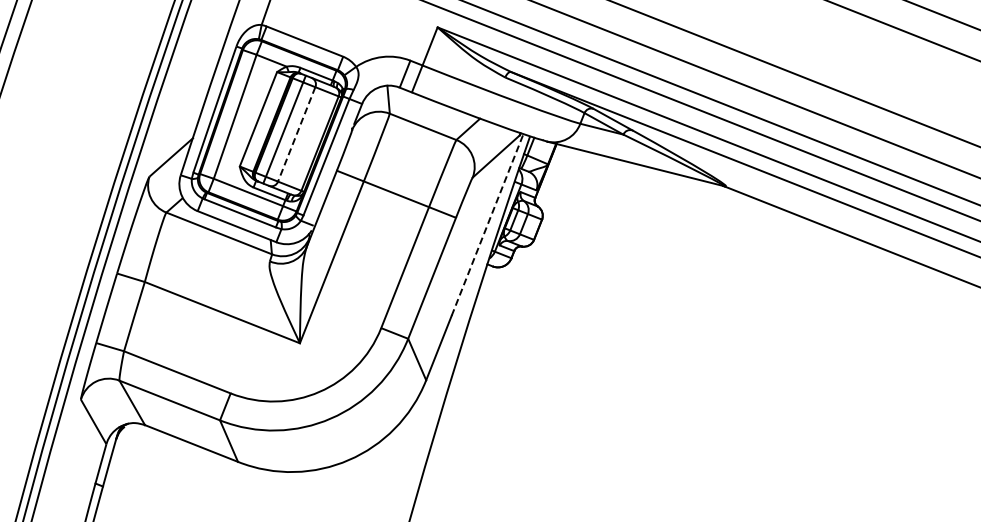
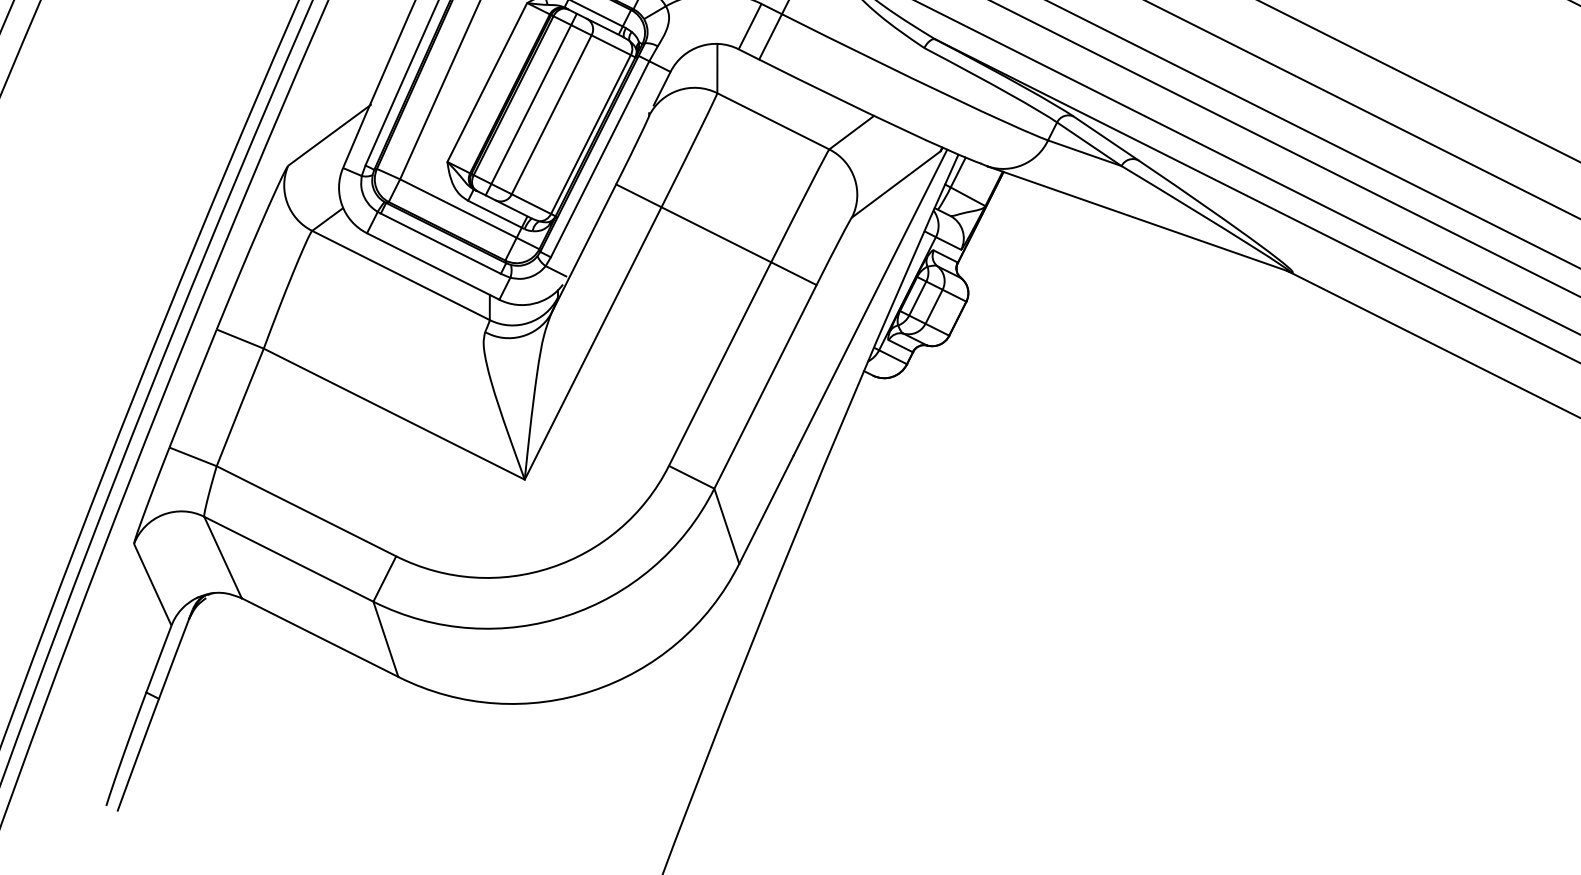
line: (296, 134) -> (551, 114), dashed -> solid
line: (487, 225) -> (870, 303), dashed -> solid

